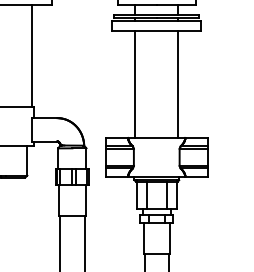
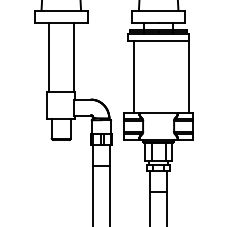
line: (135, 83) -> (134, 76), moved
line: (178, 83) -> (189, 76), moved

